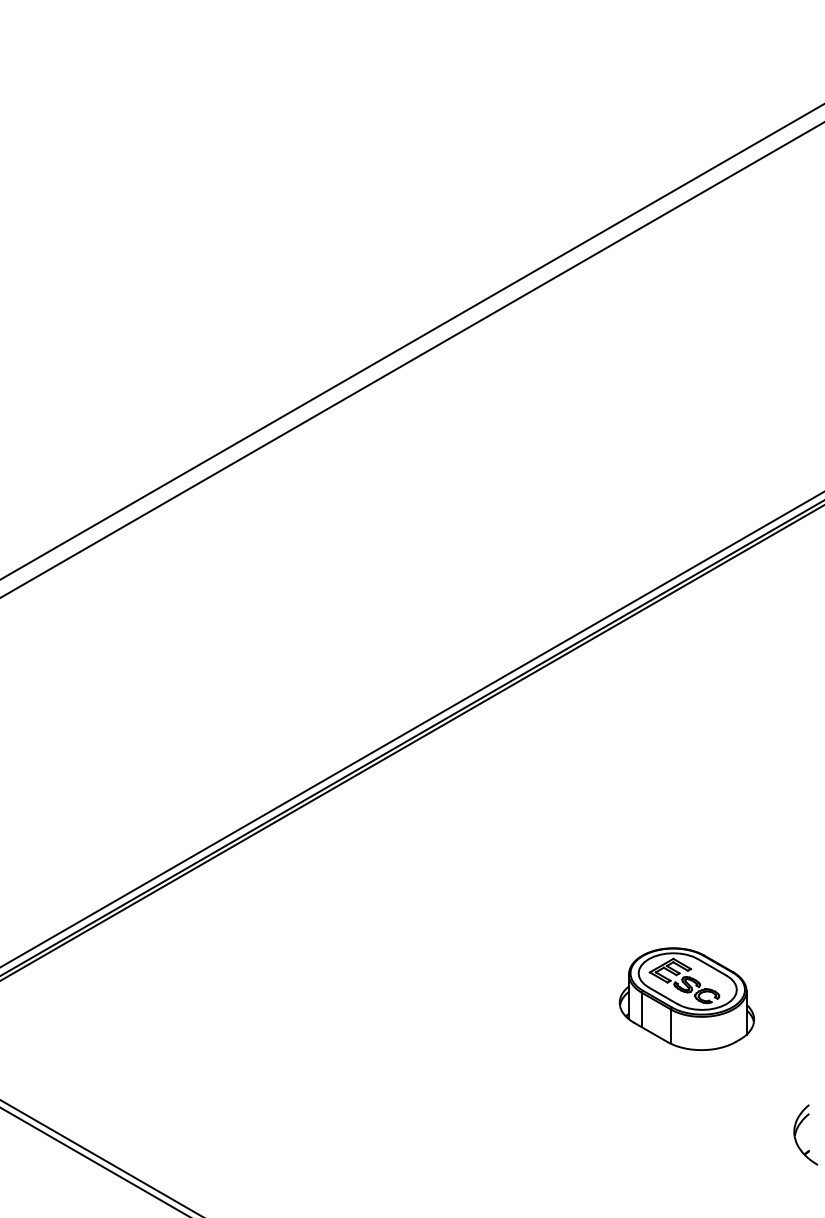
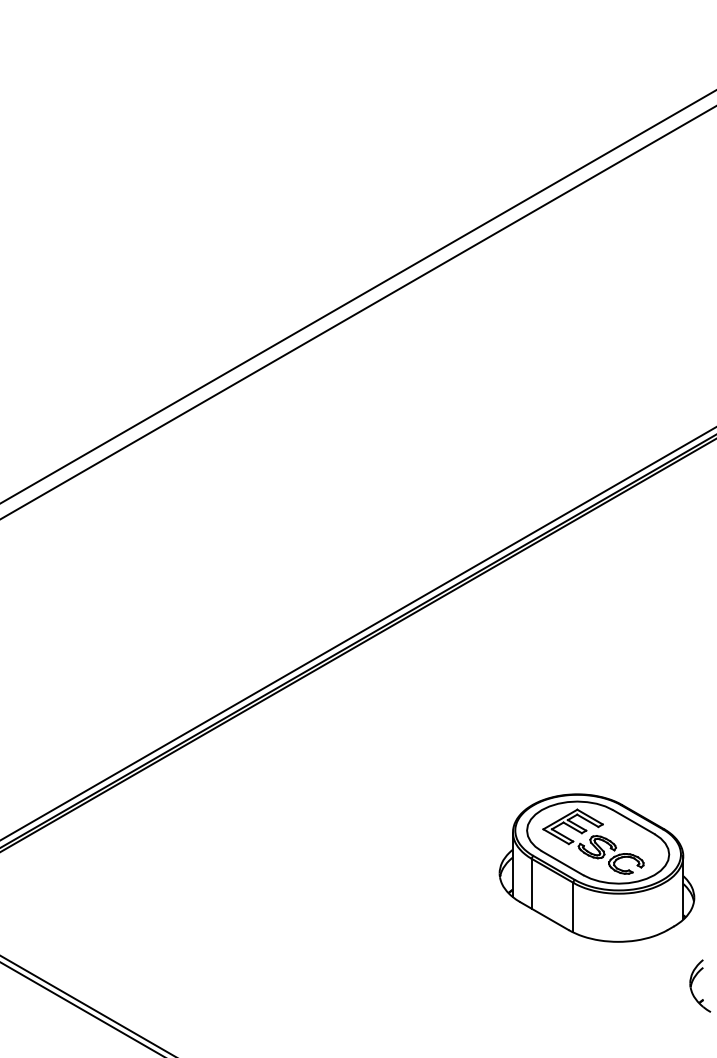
part: (686, 998) -> (596, 867), size x1.67

